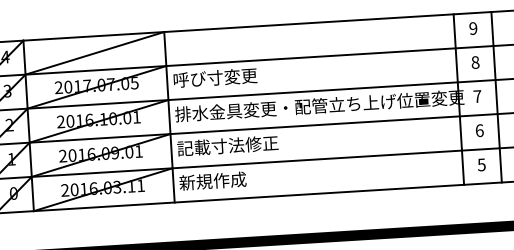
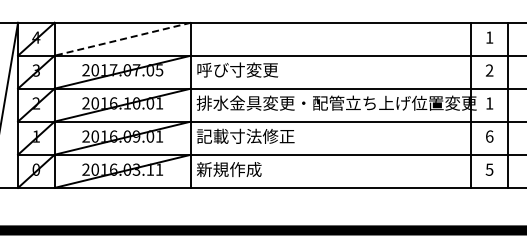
text: (473, 28) -> (489, 37), 9 -> 1
line: (94, 53) -> (122, 39), solid -> dashed
text: (475, 62) -> (489, 70), 8 -> 2
text: (477, 96) -> (489, 103), 7 -> 1

